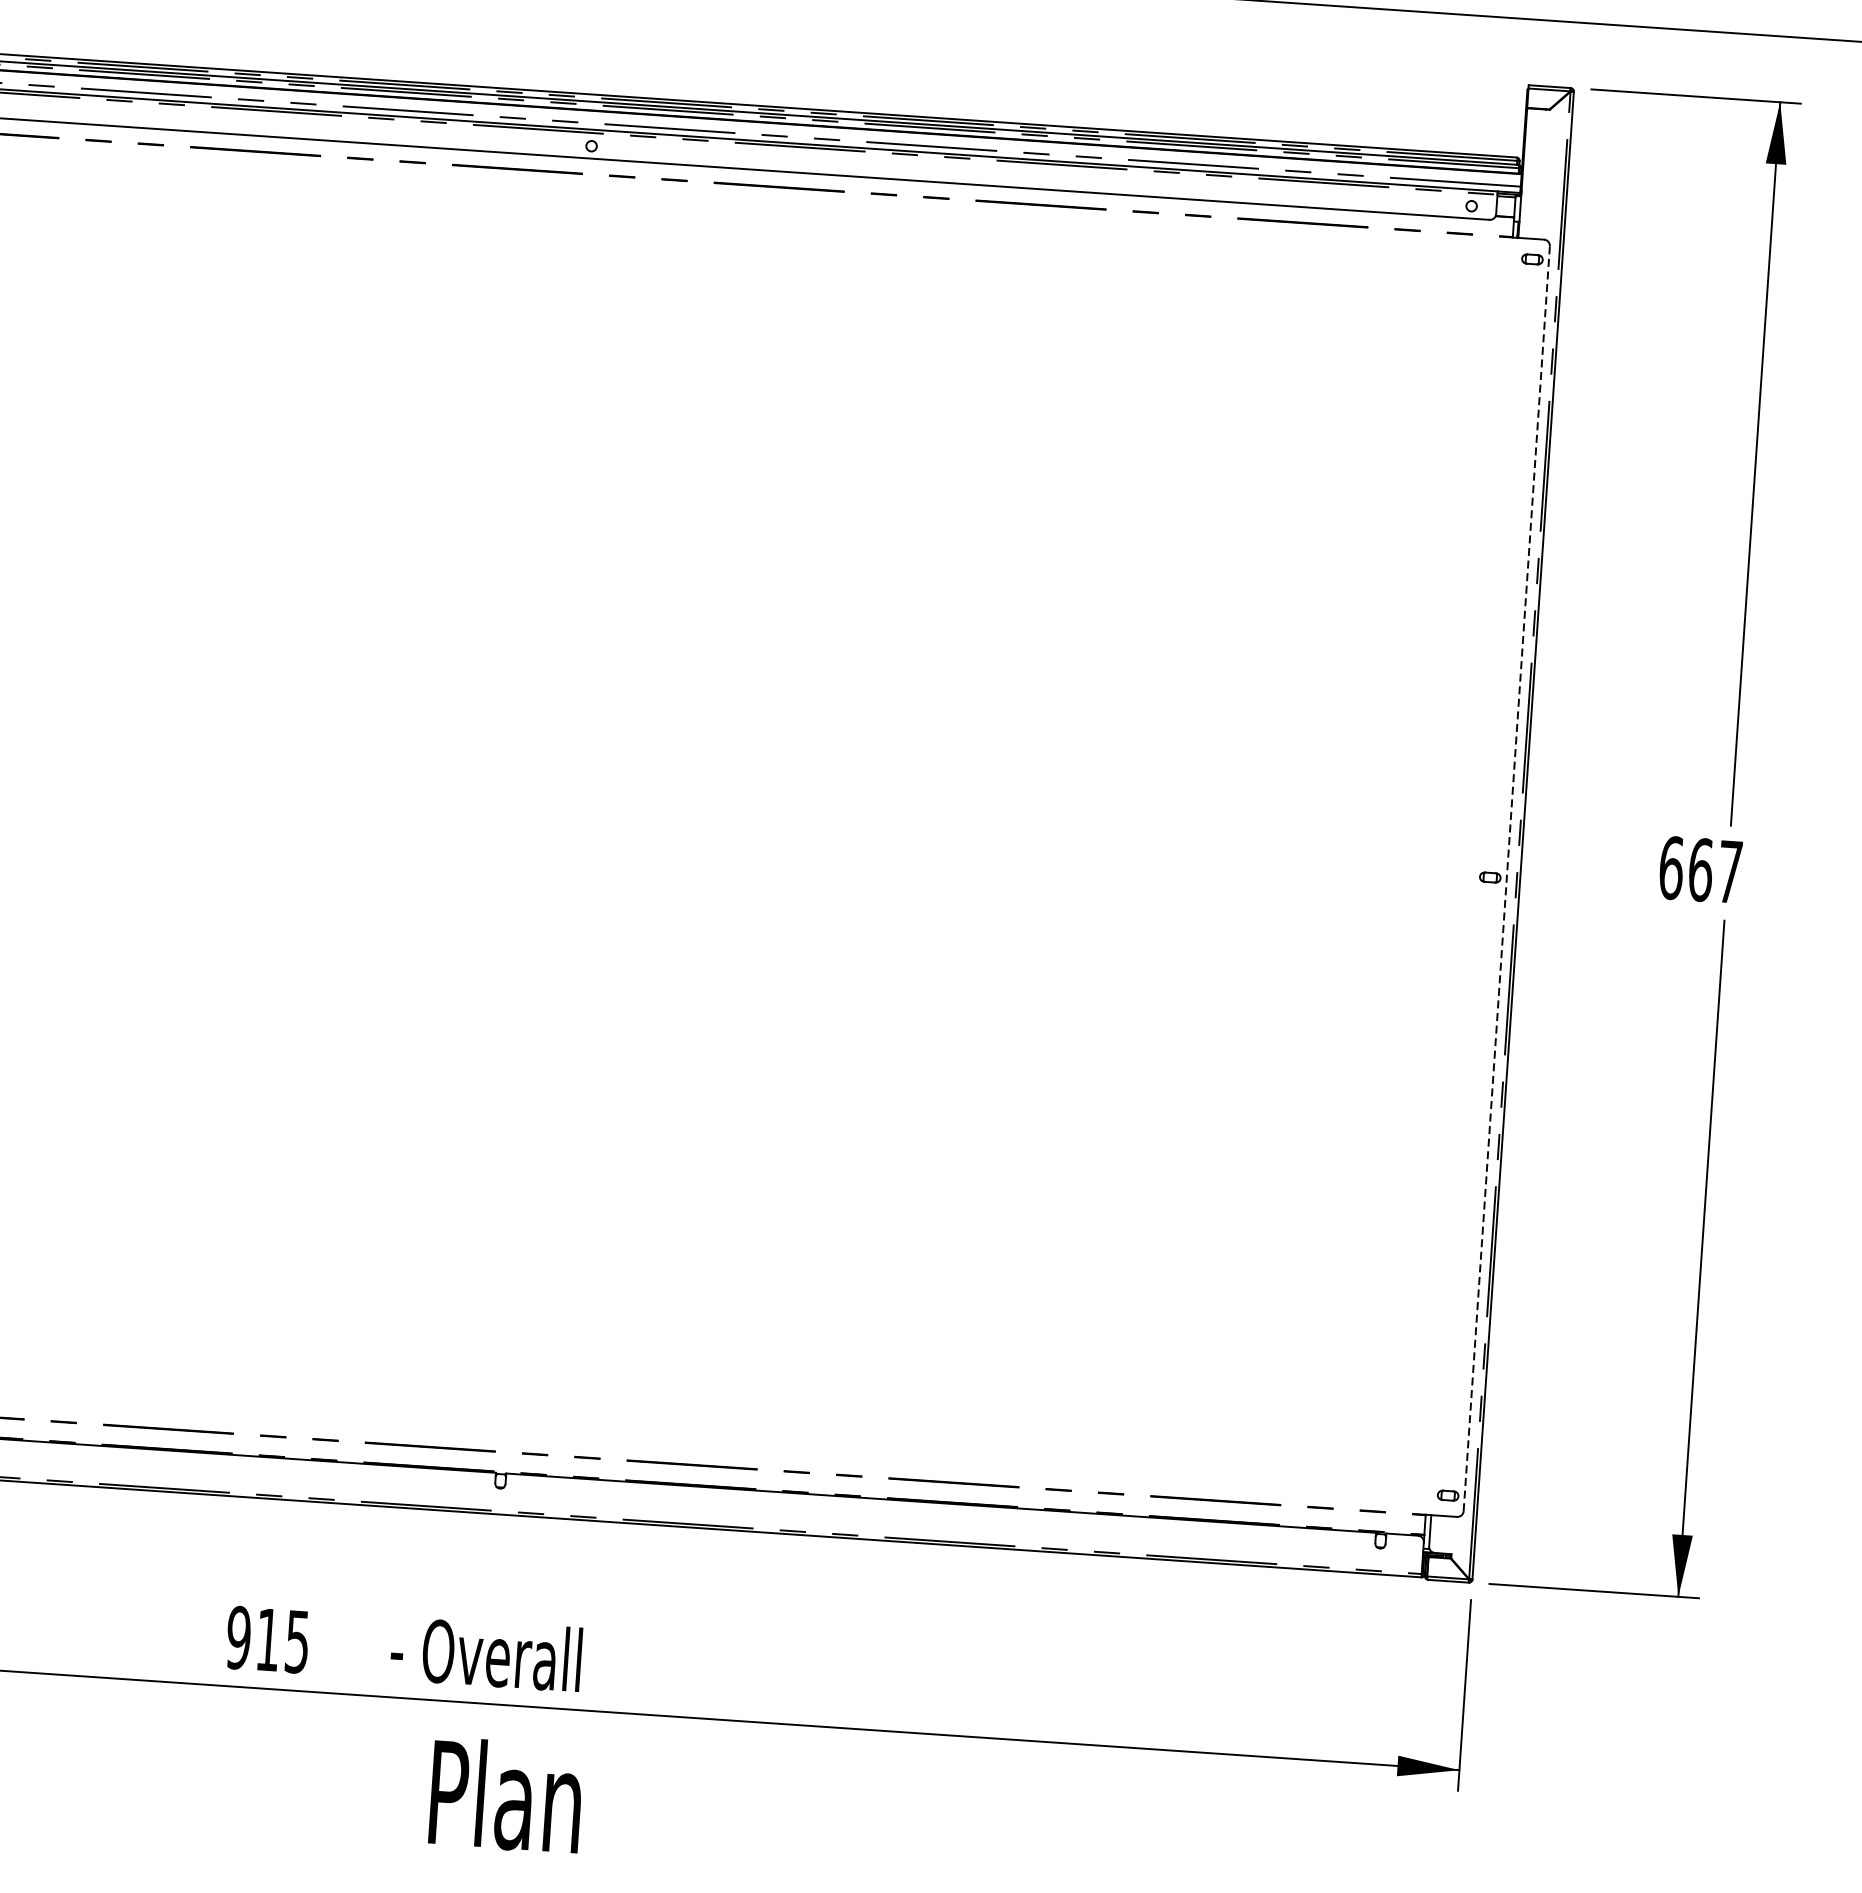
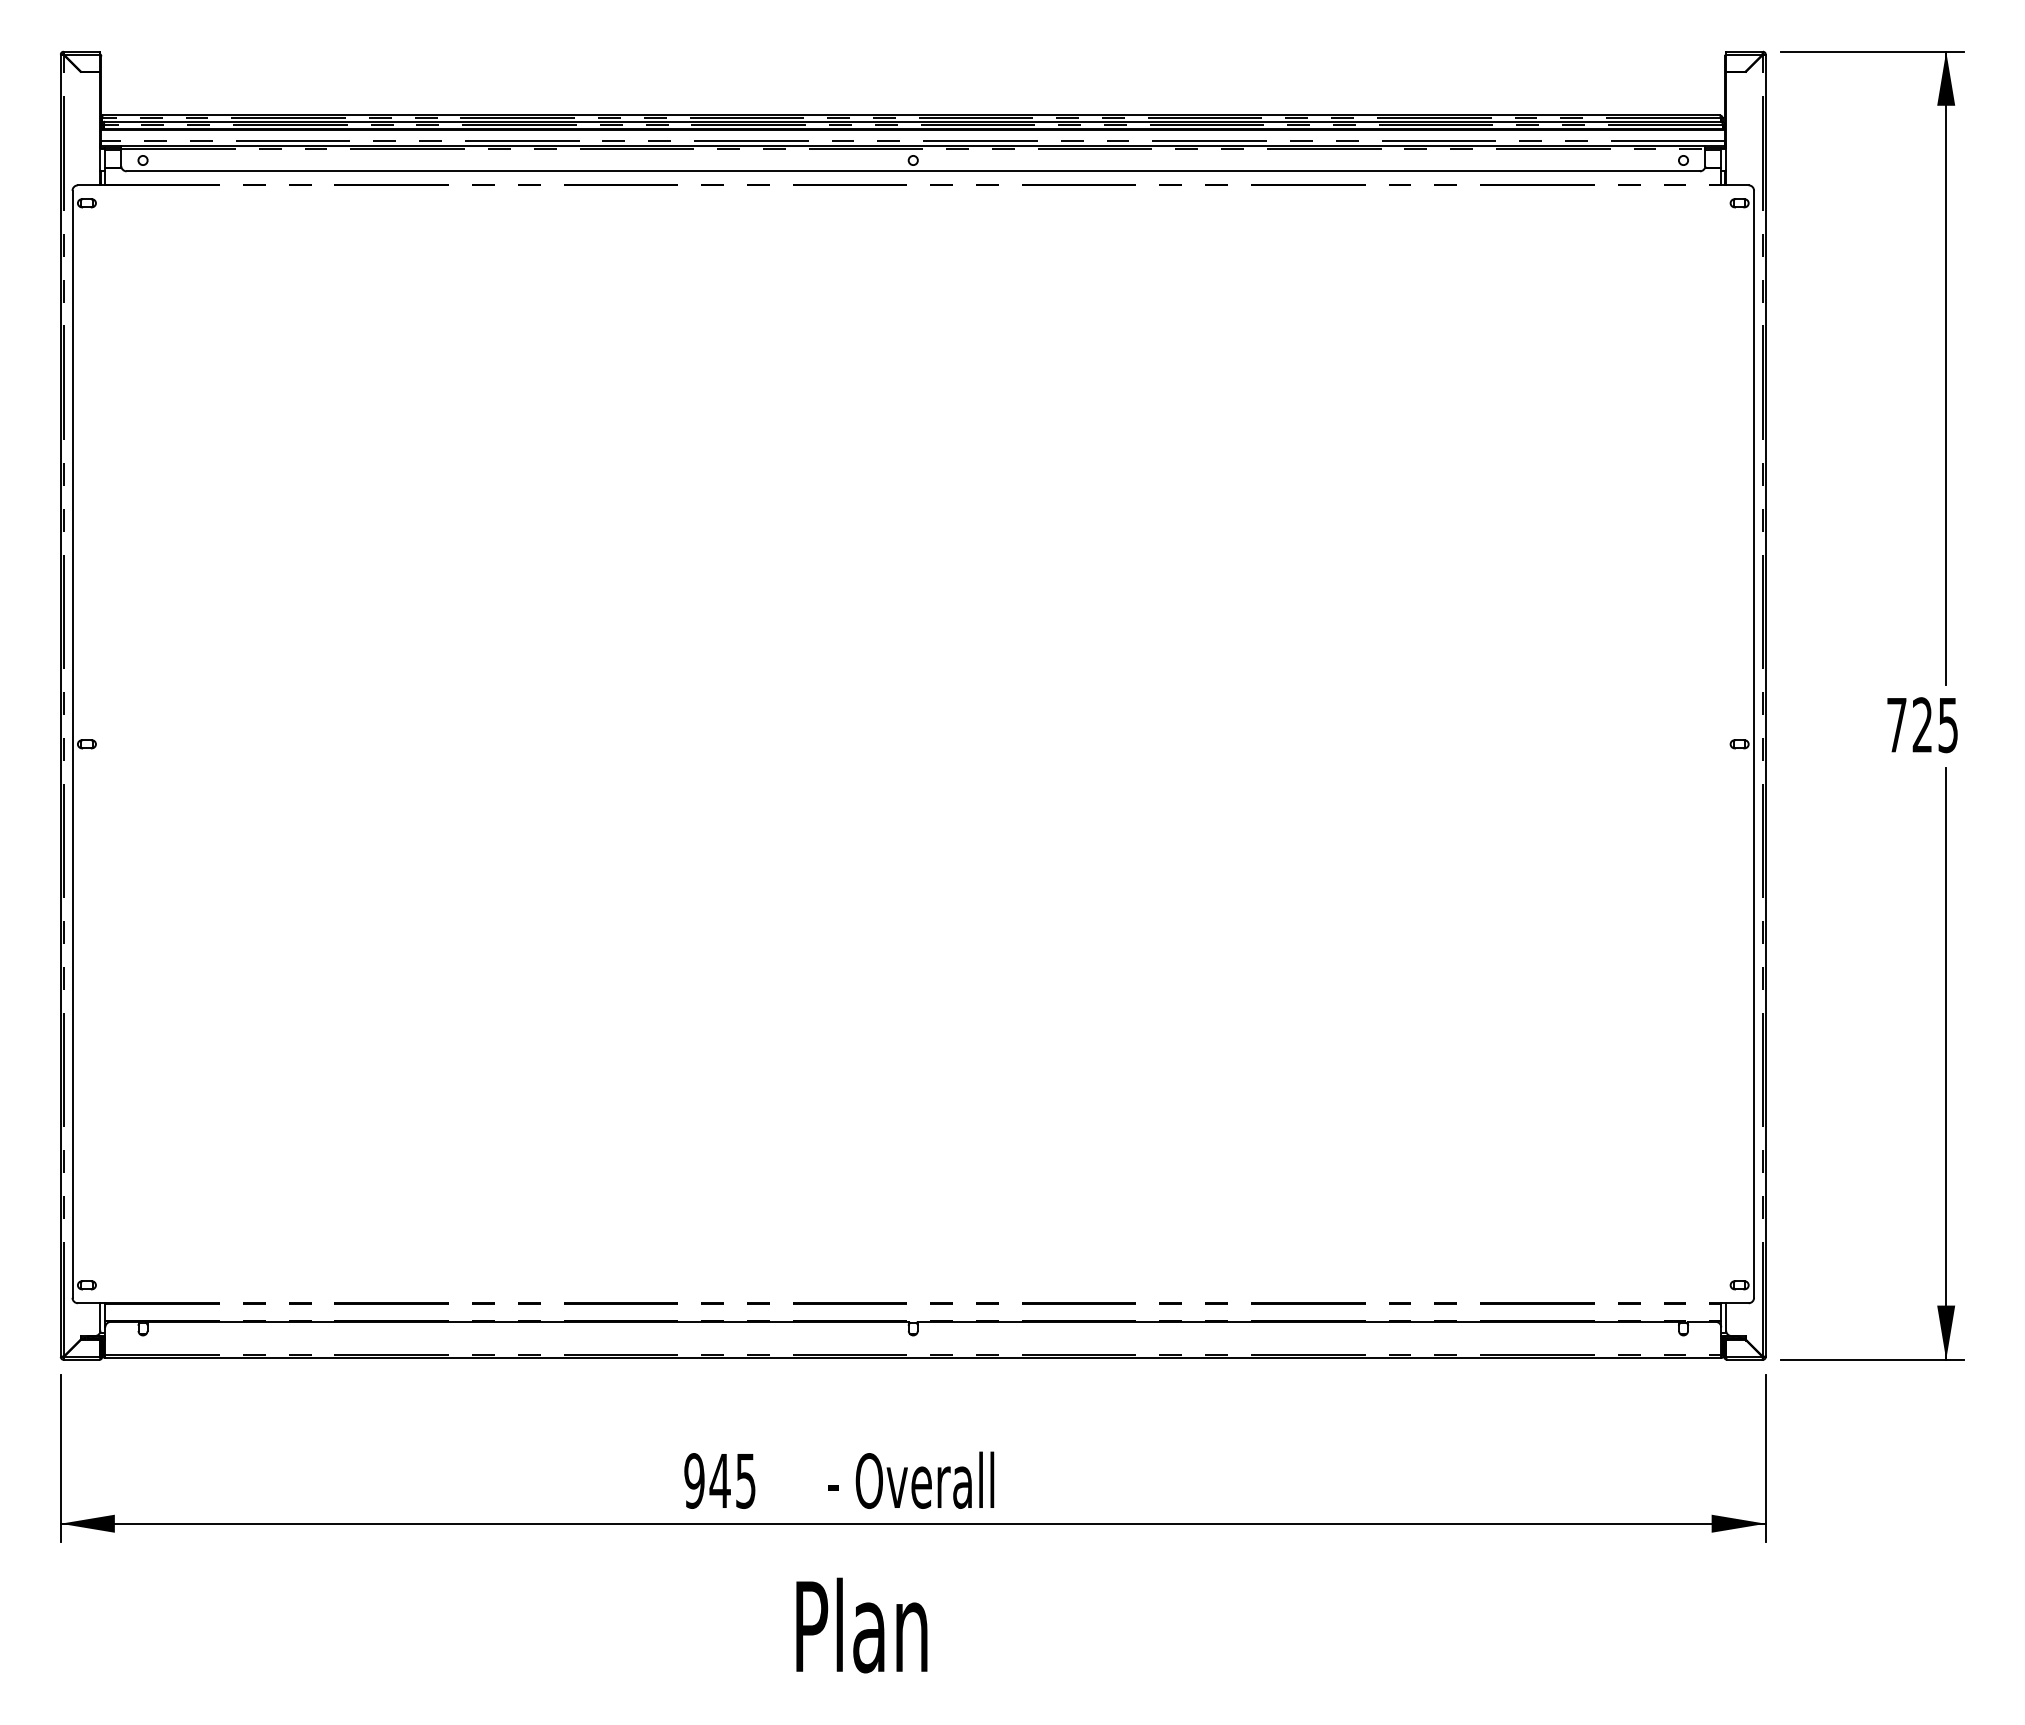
text: (1700, 870) -> (1922, 725), 667 -> 725
line: (1507, 878) -> (1754, 744), dashed -> solid
text: (267, 1639) -> (719, 1480), 915 -> 945
text: (505, 1795) -> (861, 1625), moved

